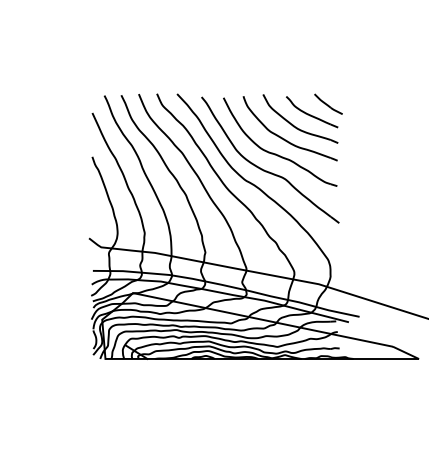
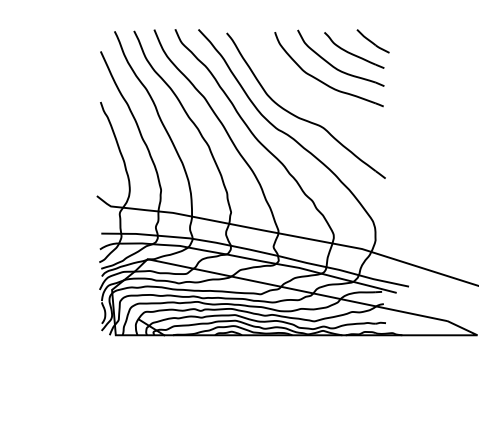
part: (276, 153) -> (313, 98), removed

